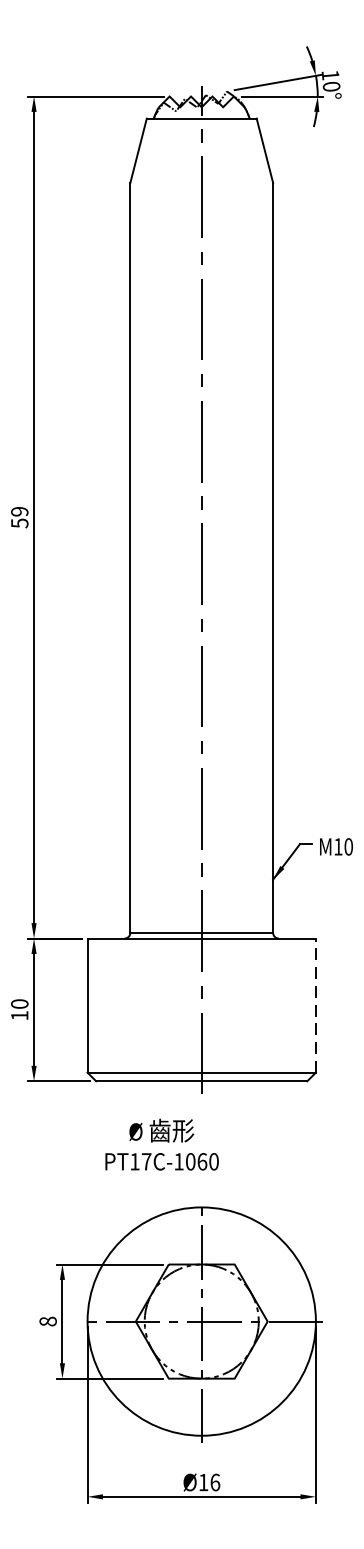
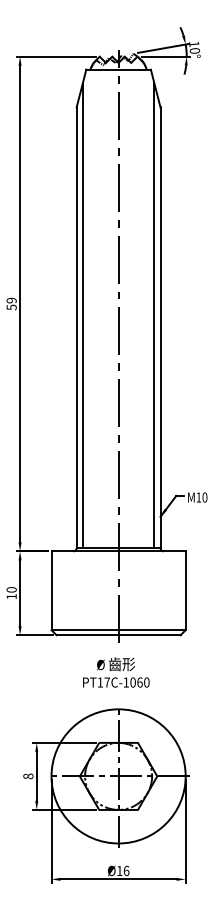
line: (140, 537) -> (82, 315), added
line: (262, 537) -> (154, 315), added
line: (315, 1005) -> (185, 590), dashed -> solid
text: (162, 1144) -> (116, 672), moved

